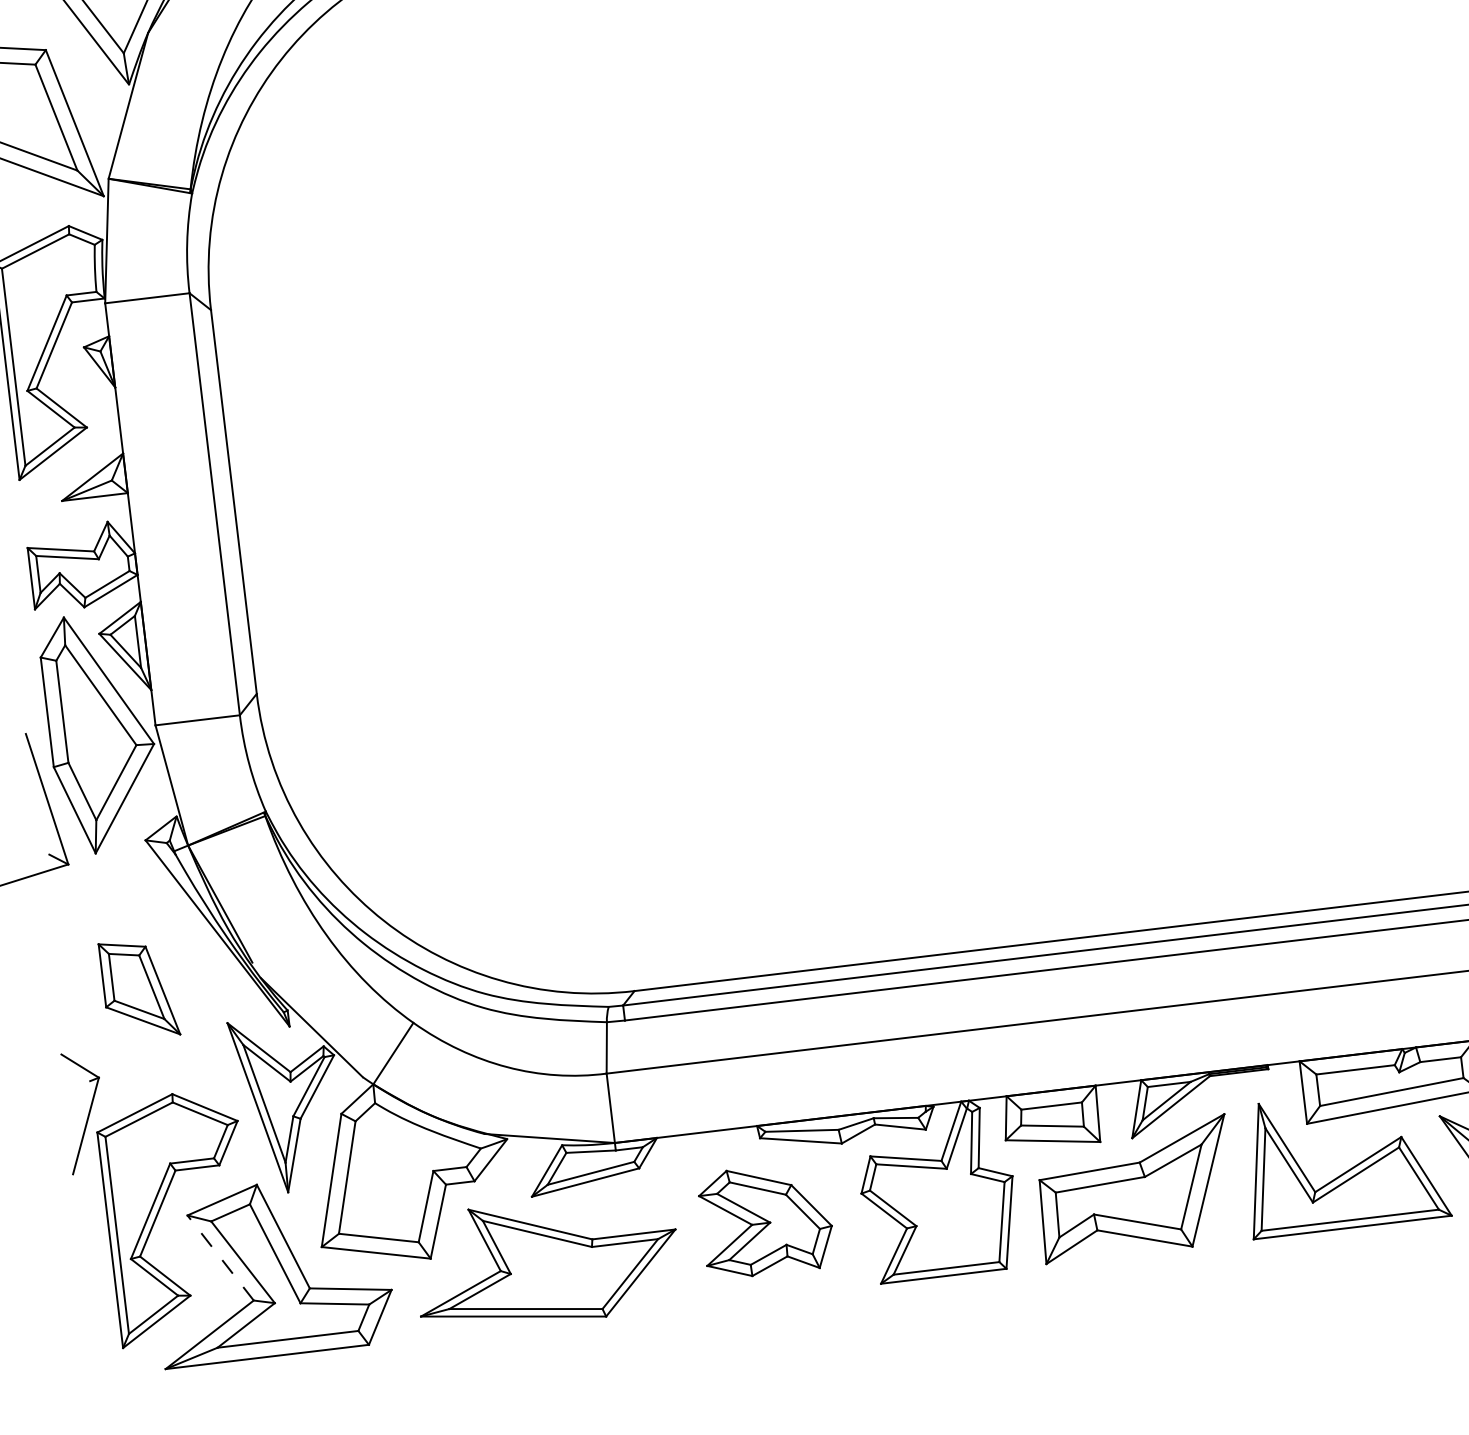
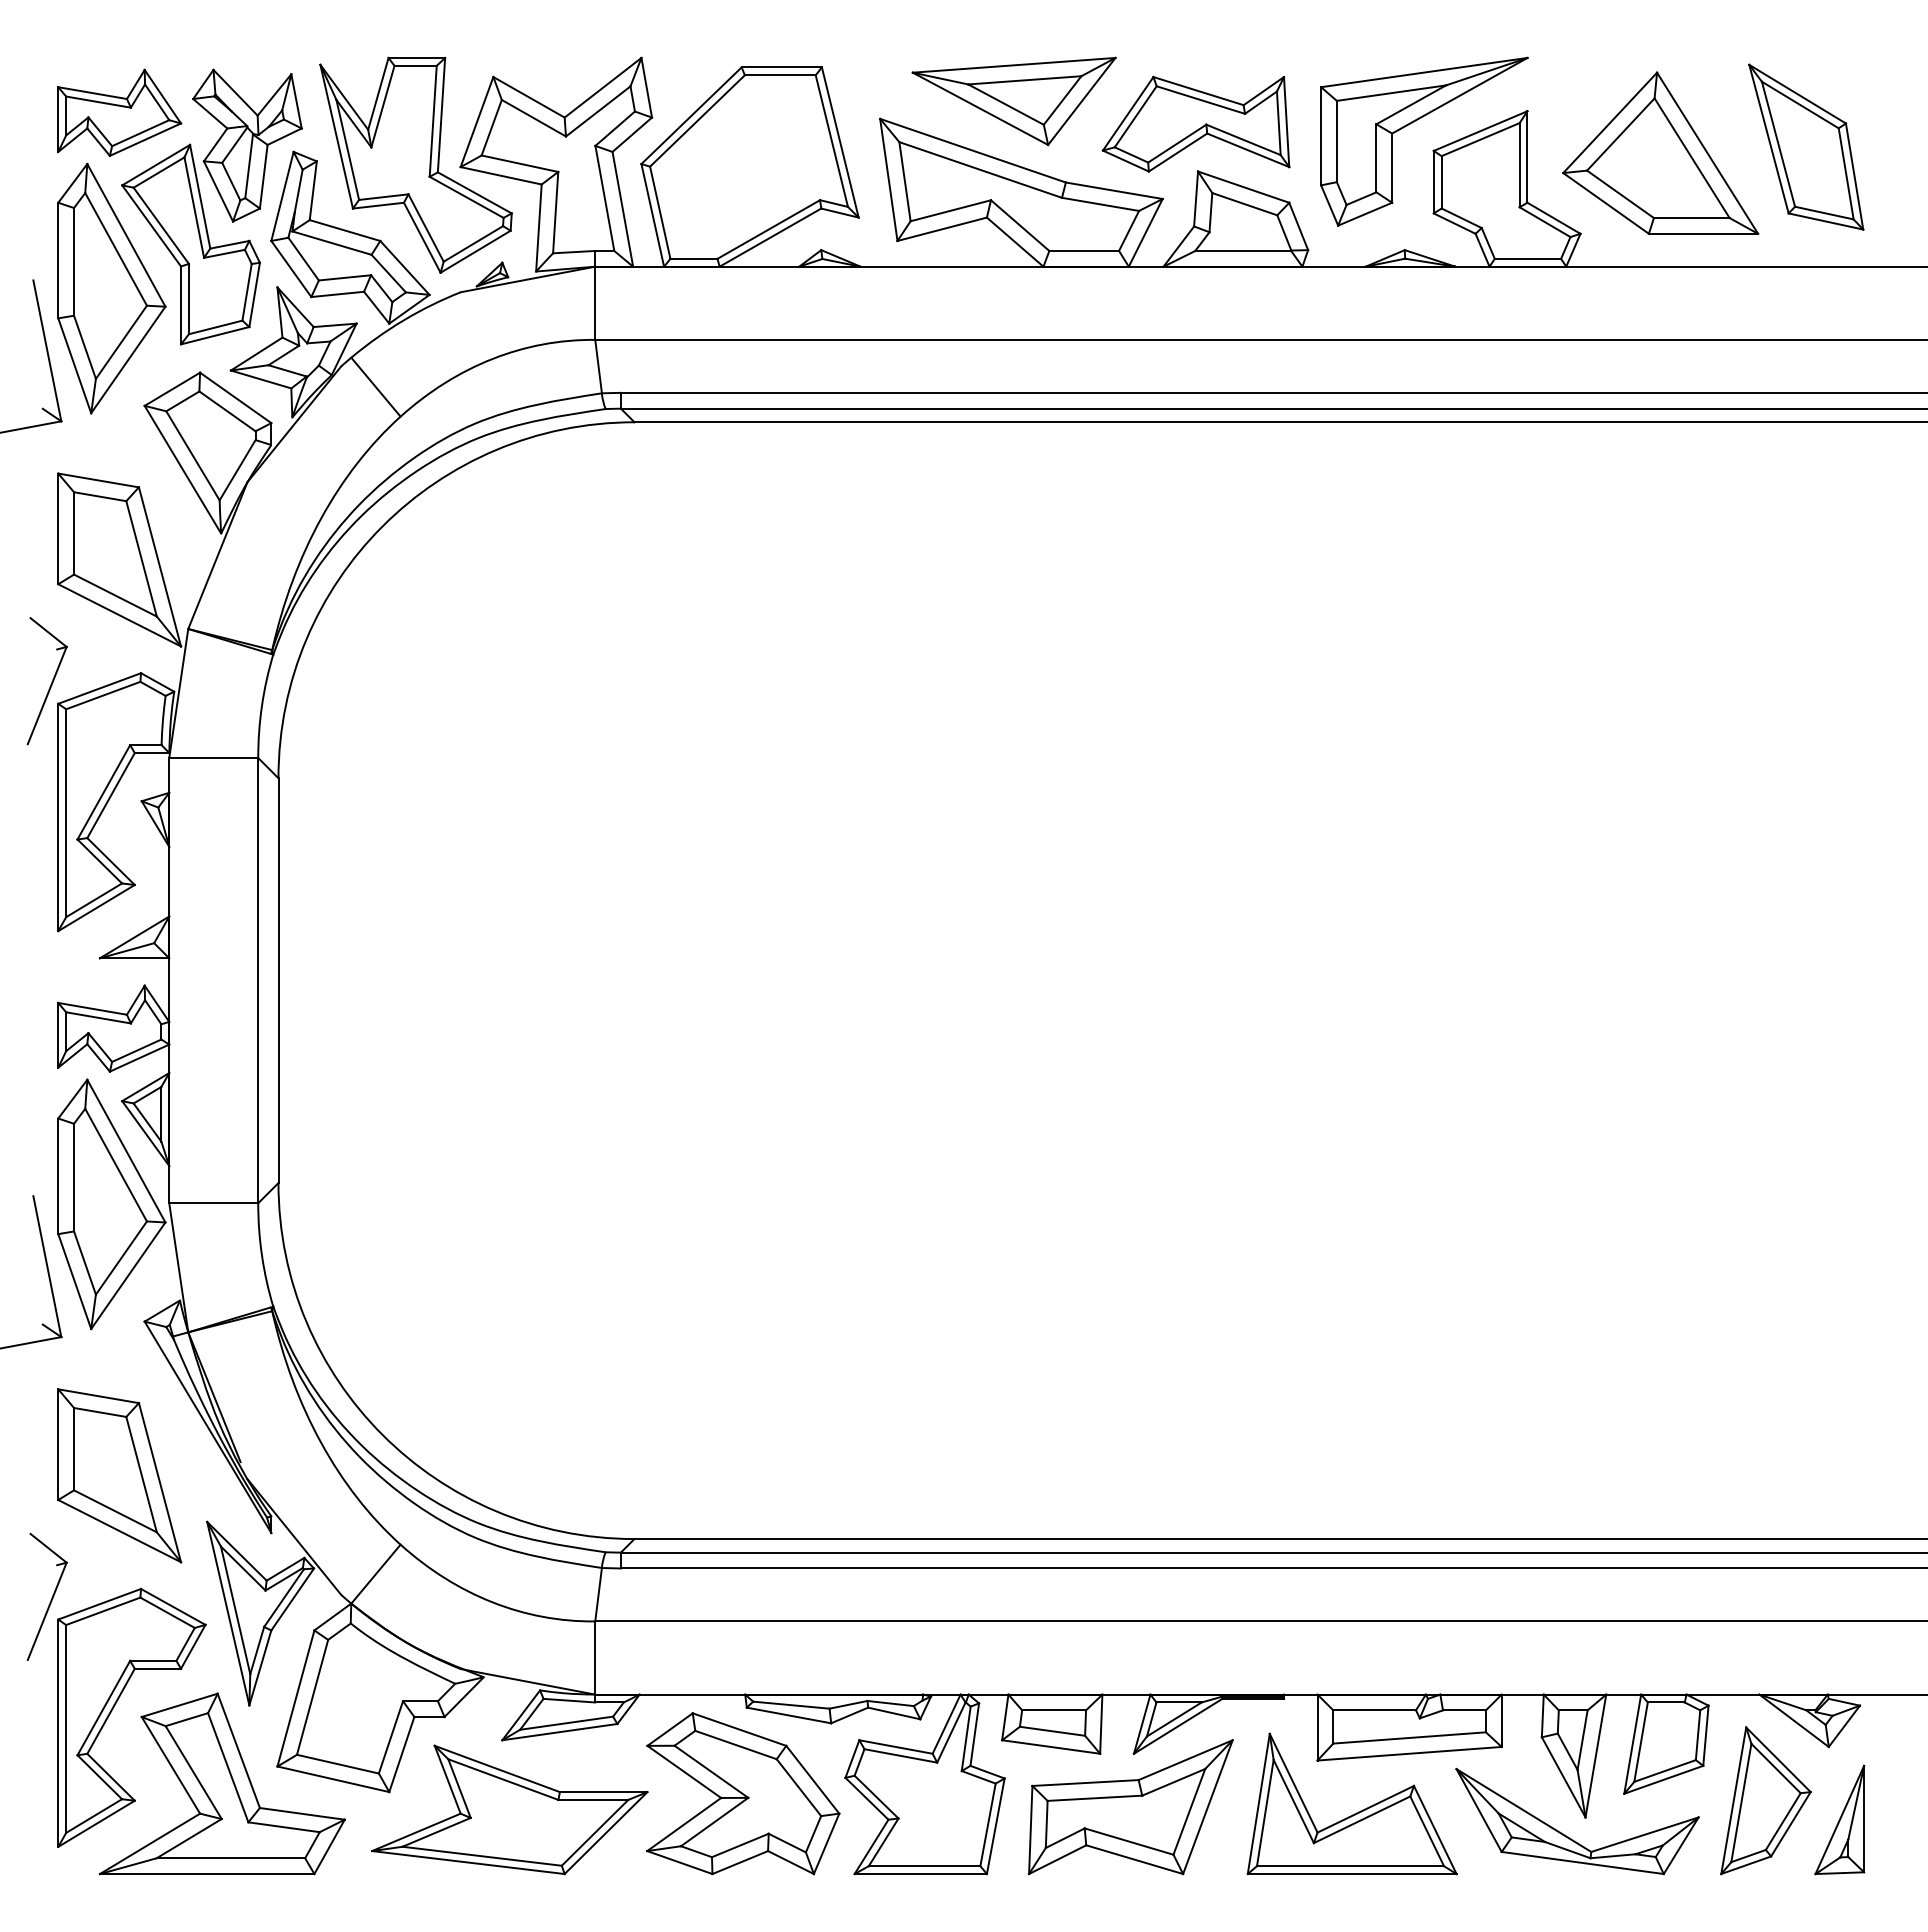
part: (139, 989) -> (119, 1475), size x1.67
part: (766, 1219) -> (743, 1793), size x1.43
line: (220, 1257) -> (170, 1764), dashed -> solid

